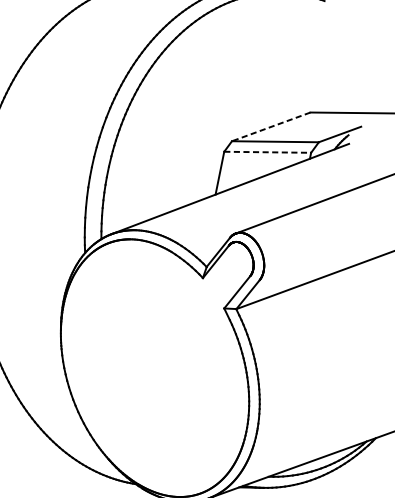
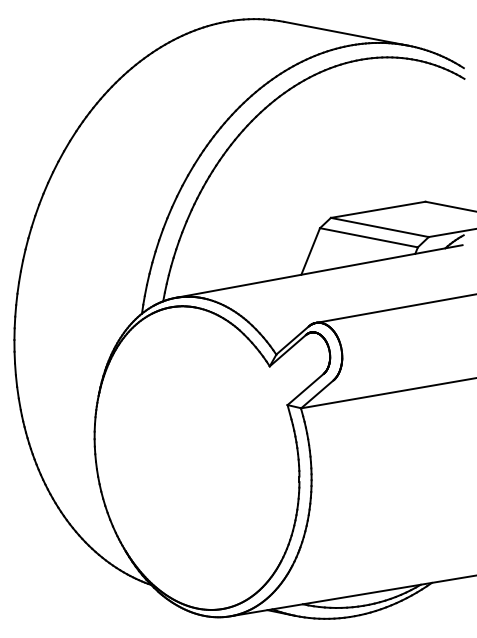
line: (271, 126) -> (378, 209), dashed -> solid
line: (267, 152) -> (368, 237), dashed -> solid

